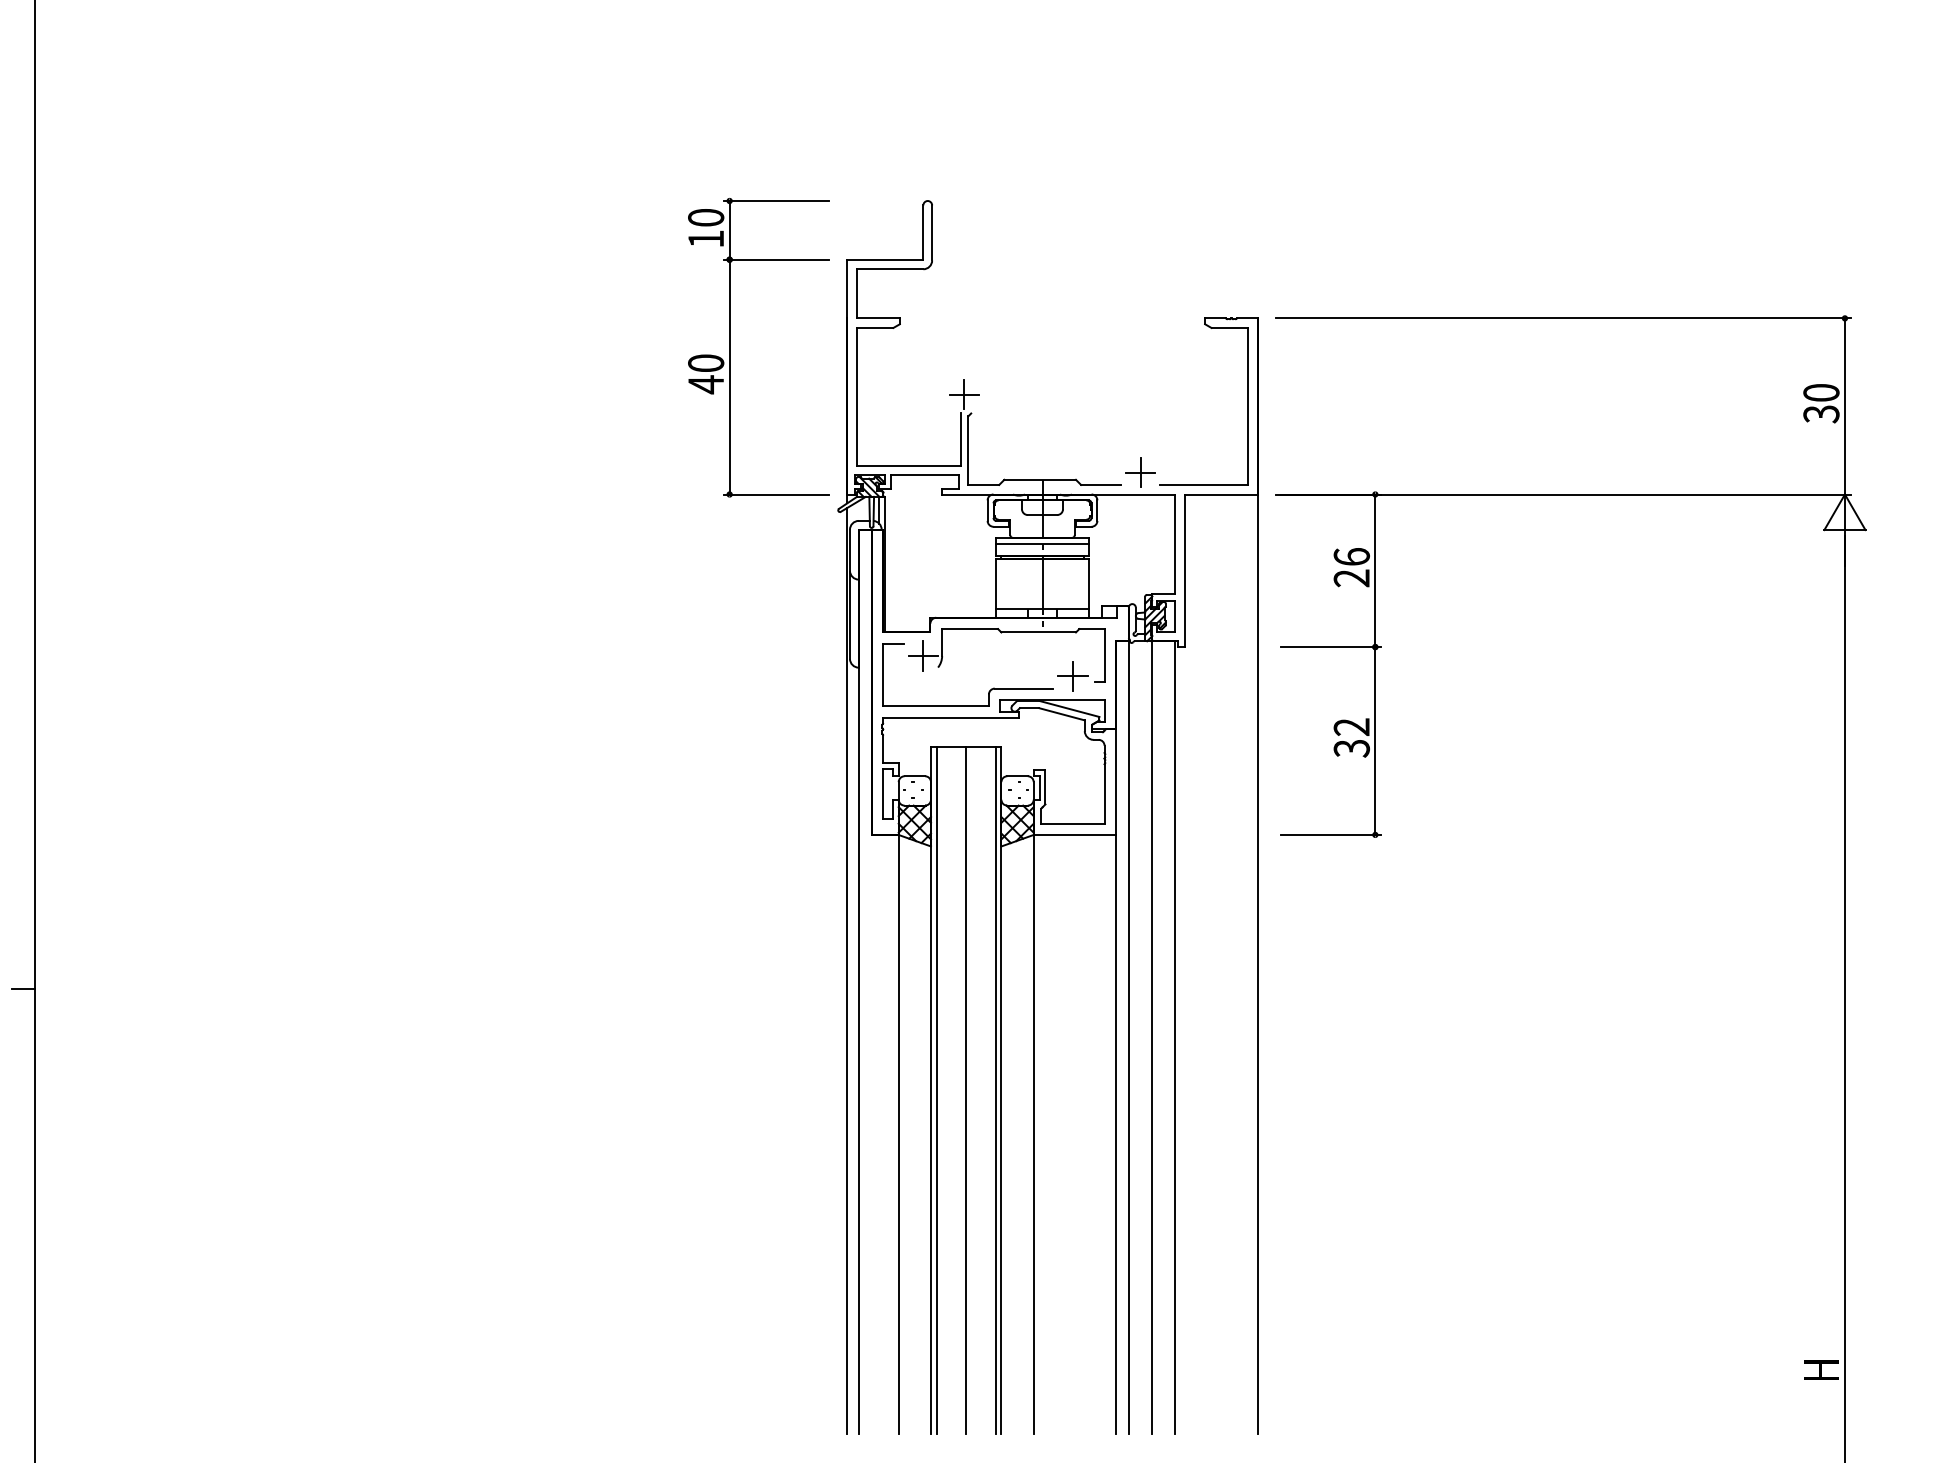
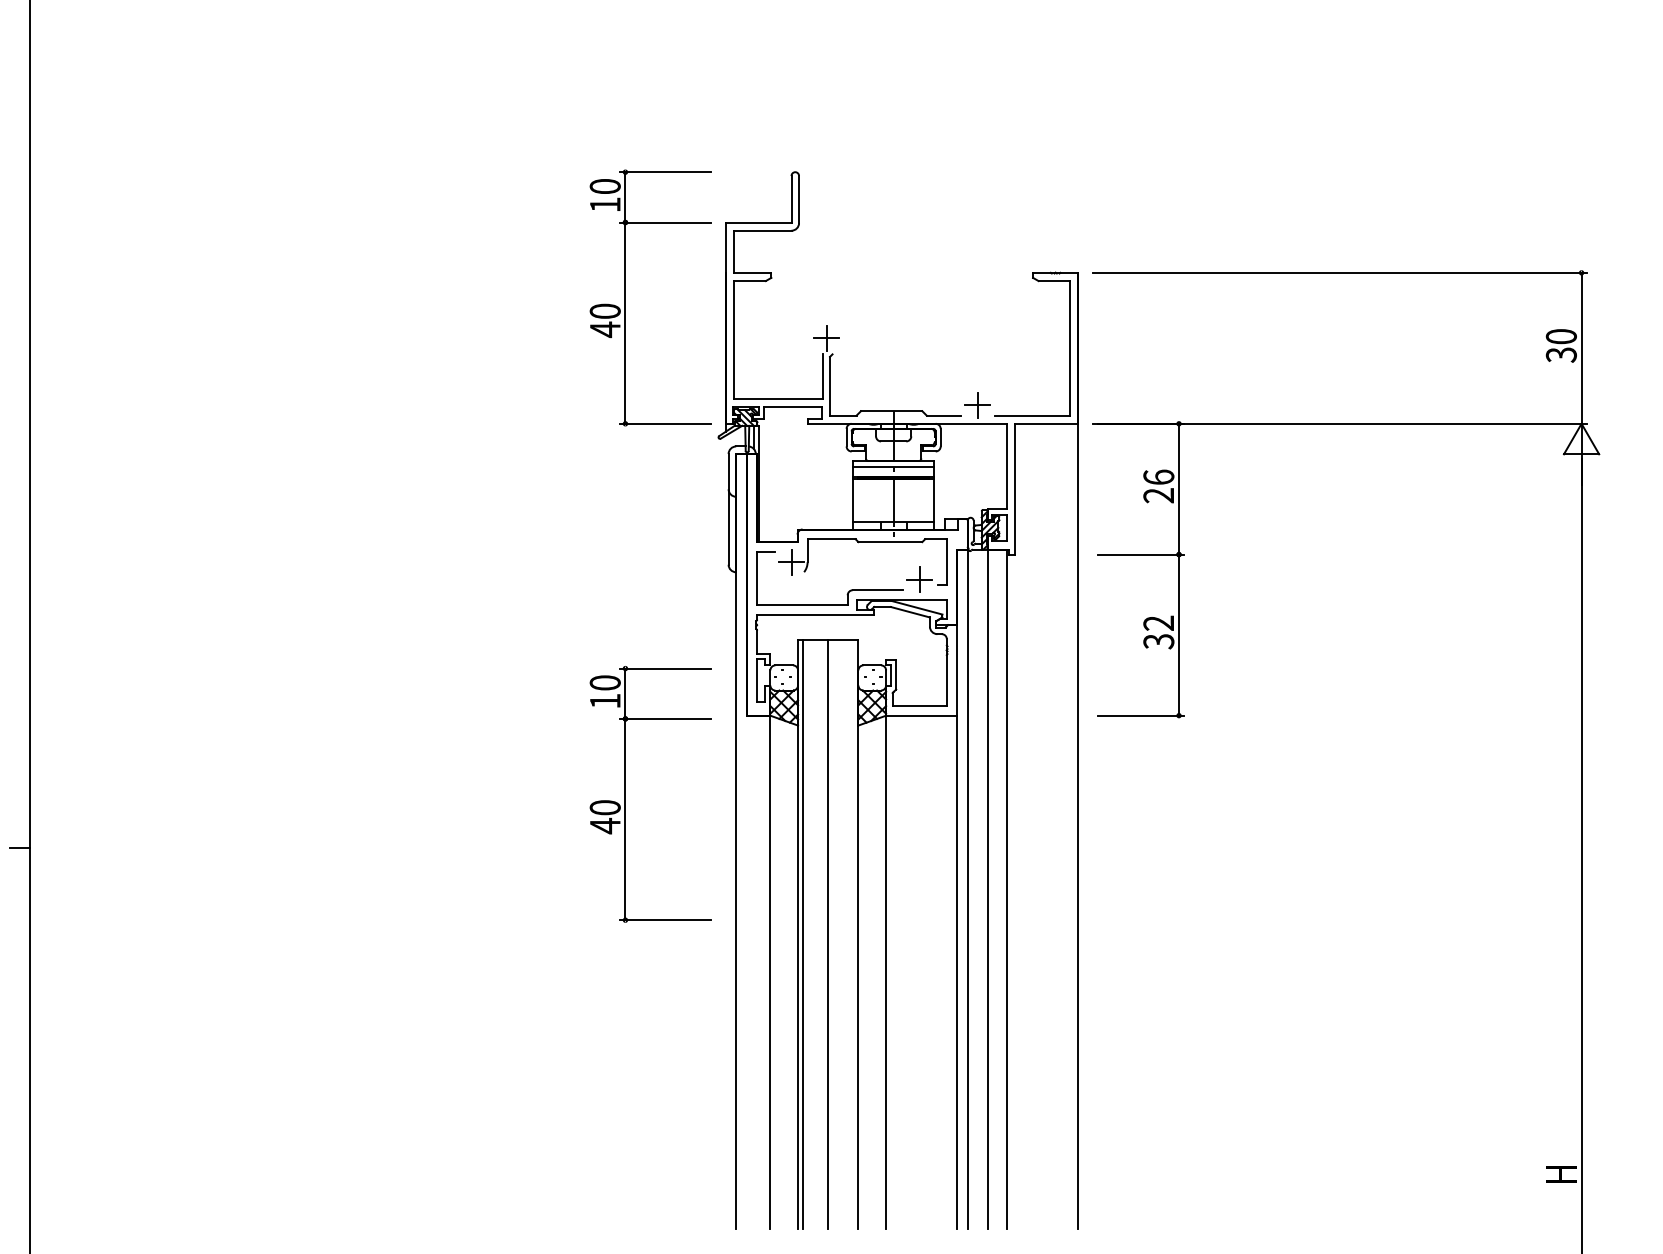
part: (730, 926) -> (626, 794), added
line: (847, 970) -> (726, 831), removed
line: (995, 1089) -> (853, 933), removed

